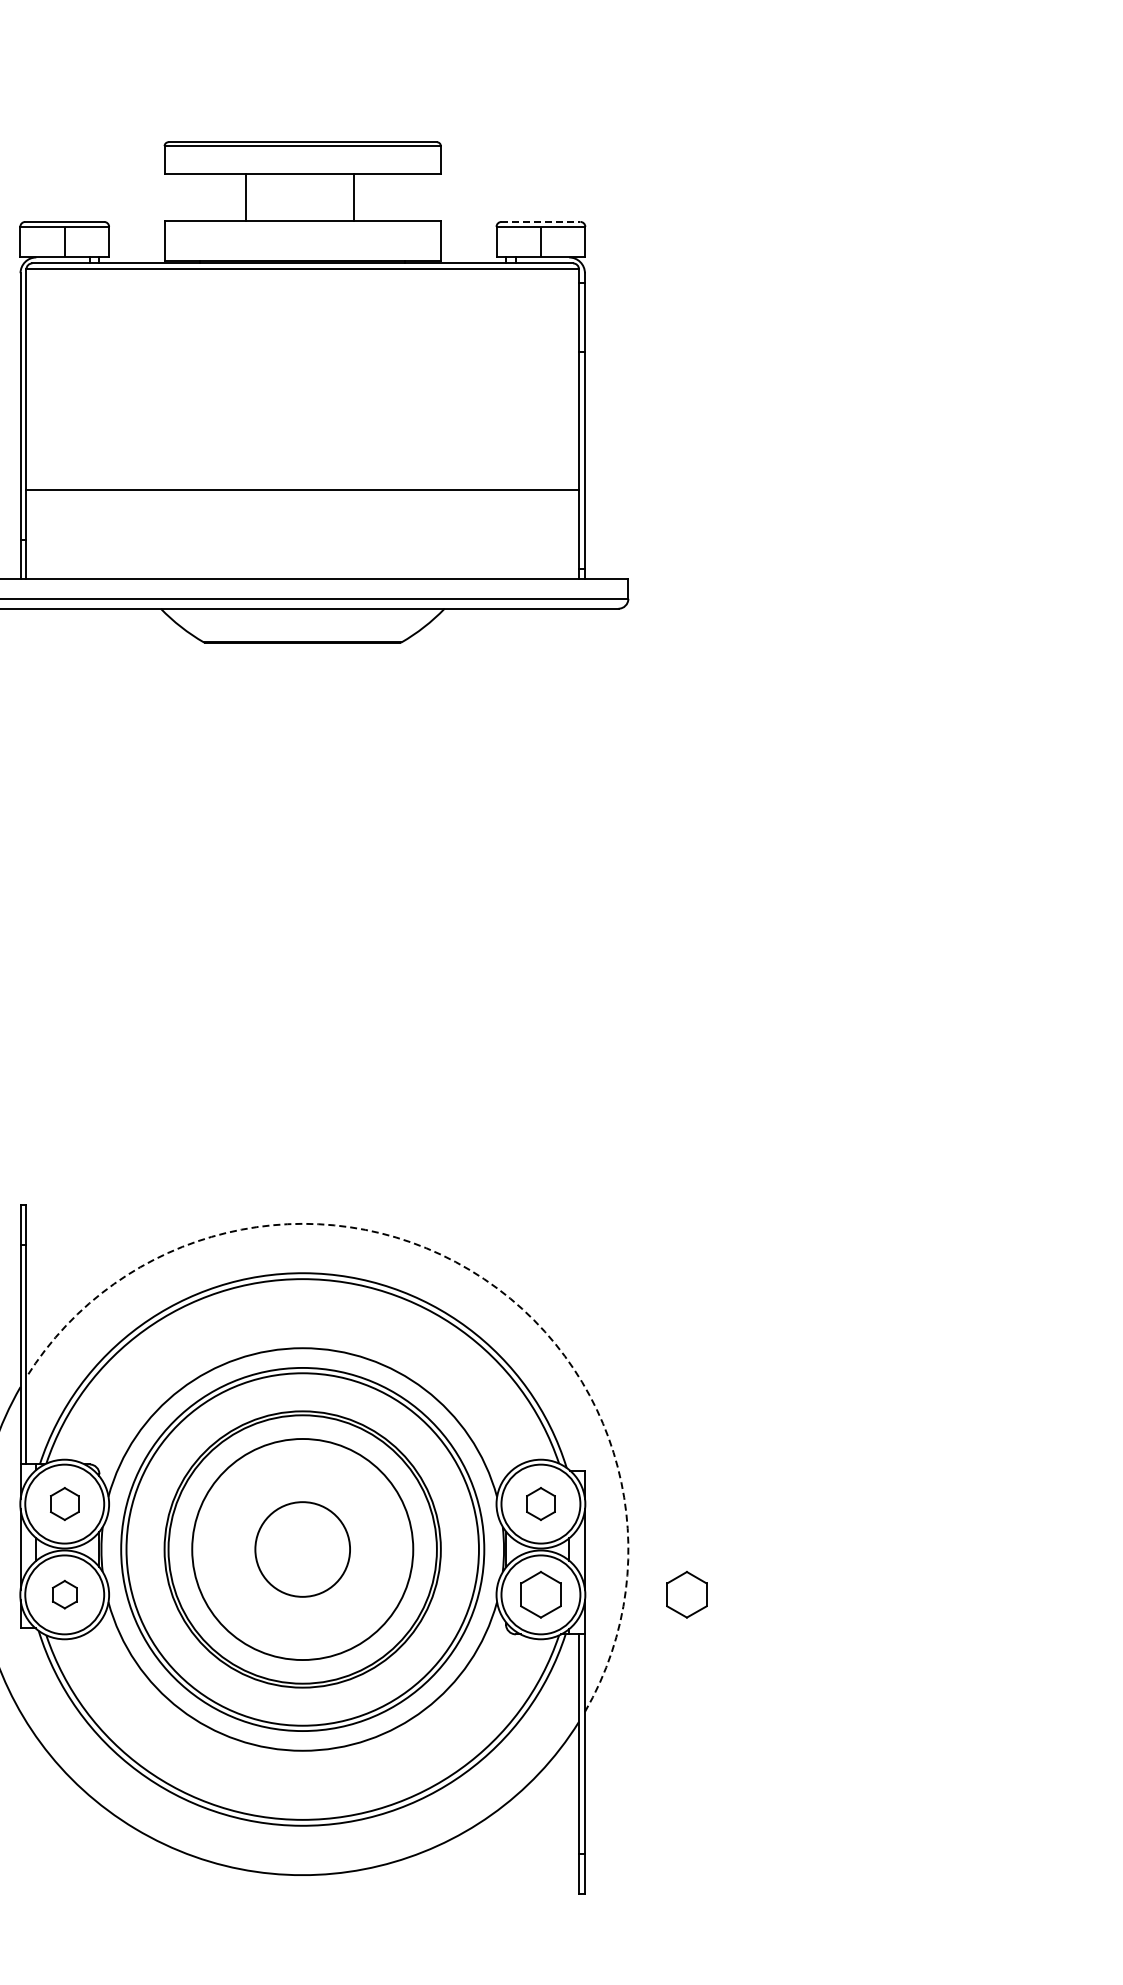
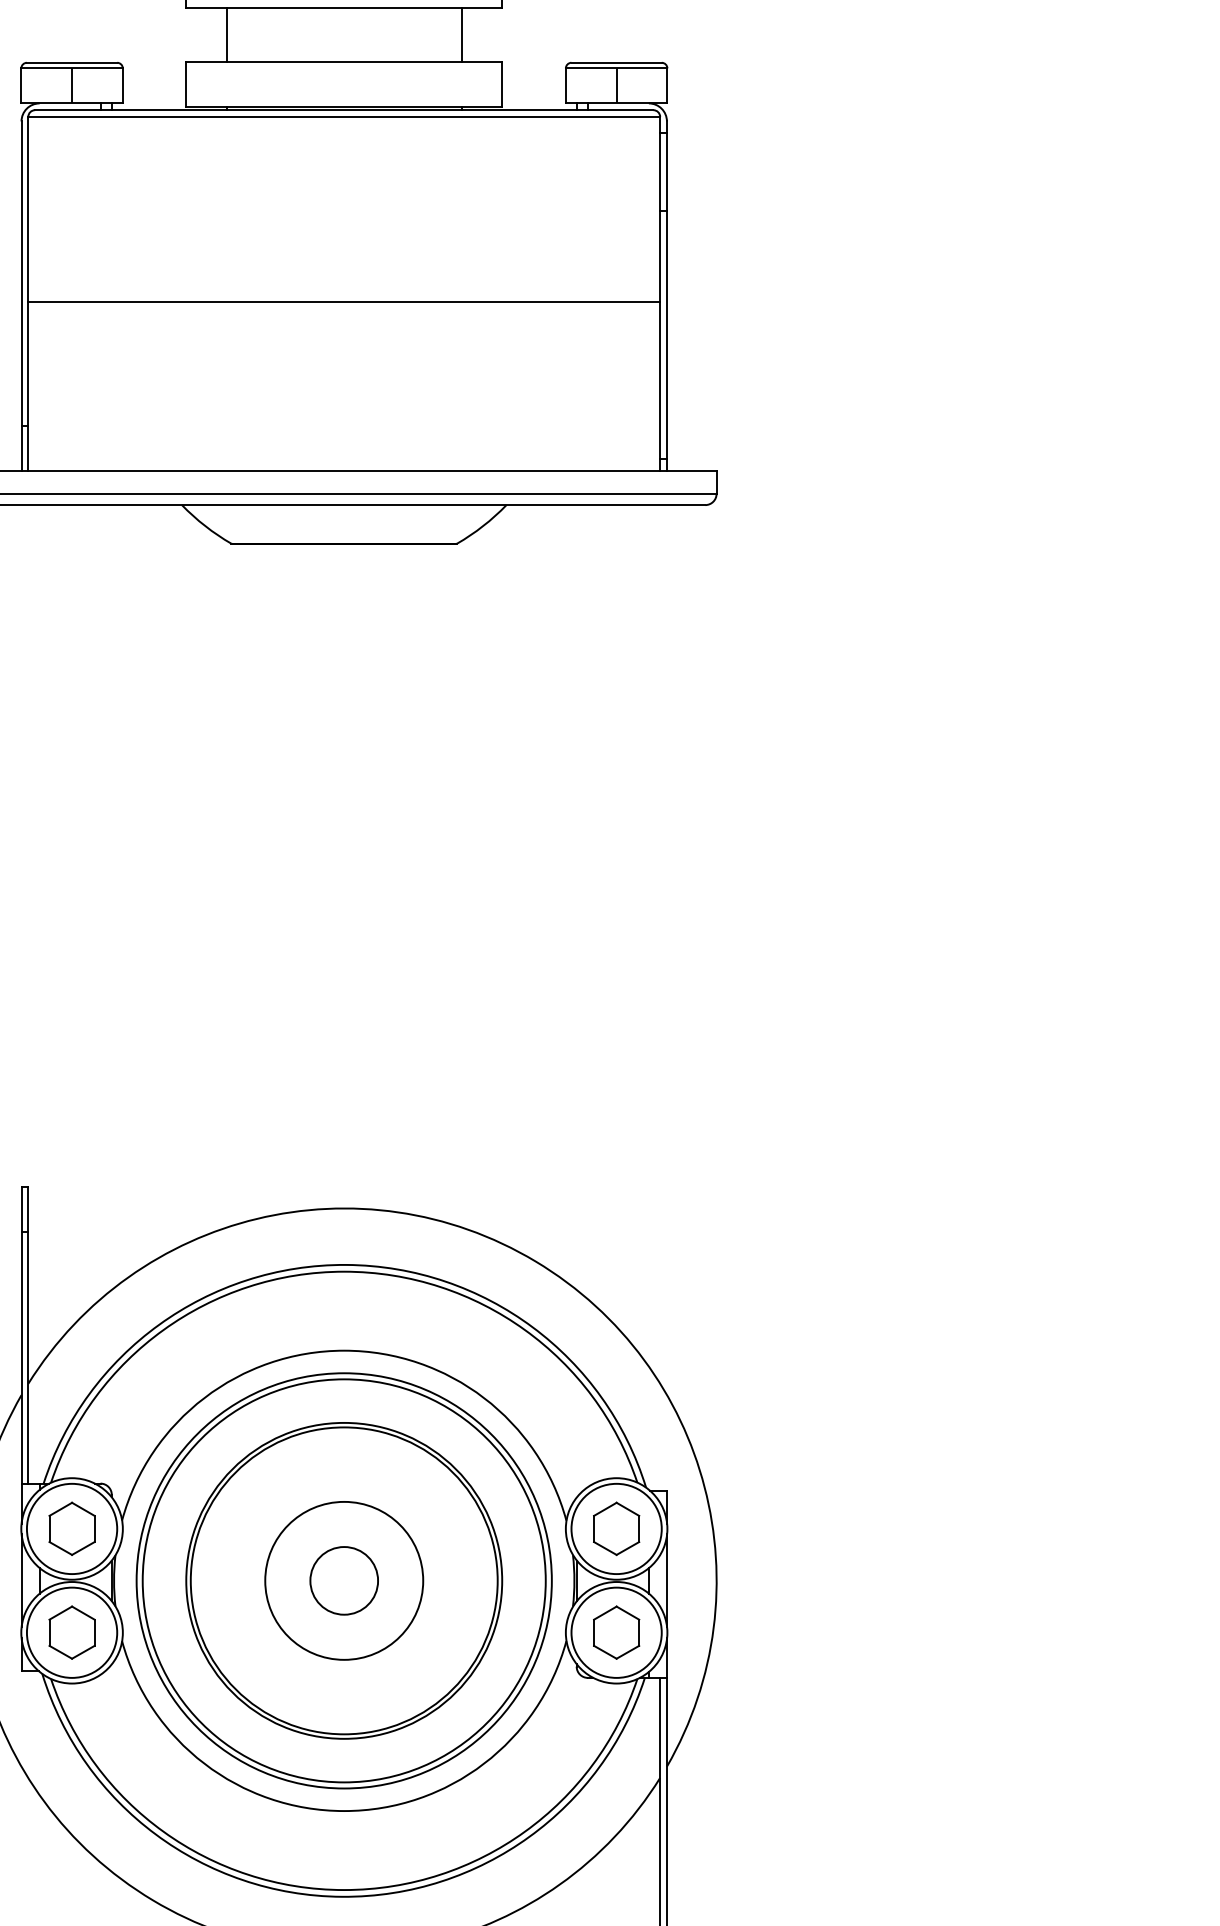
line: (246, 197) -> (227, 34), moved
line: (354, 197) -> (461, 34), moved
line: (541, 221) -> (617, 62), dashed -> solid
line: (302, 490) -> (343, 302), moved
arc: (470, 1270) -> (536, 1261), dashed -> solid
part: (64, 1503) -> (71, 1528), size x1.43
part: (540, 1503) -> (616, 1528), size x1.43
circle: (302, 1549) -> (343, 1580), size x0.62
circle: (302, 1549) -> (343, 1580), size x0.62
part: (64, 1594) -> (71, 1632), size x1.67
part: (686, 1594) -> (783, 1632), removed

